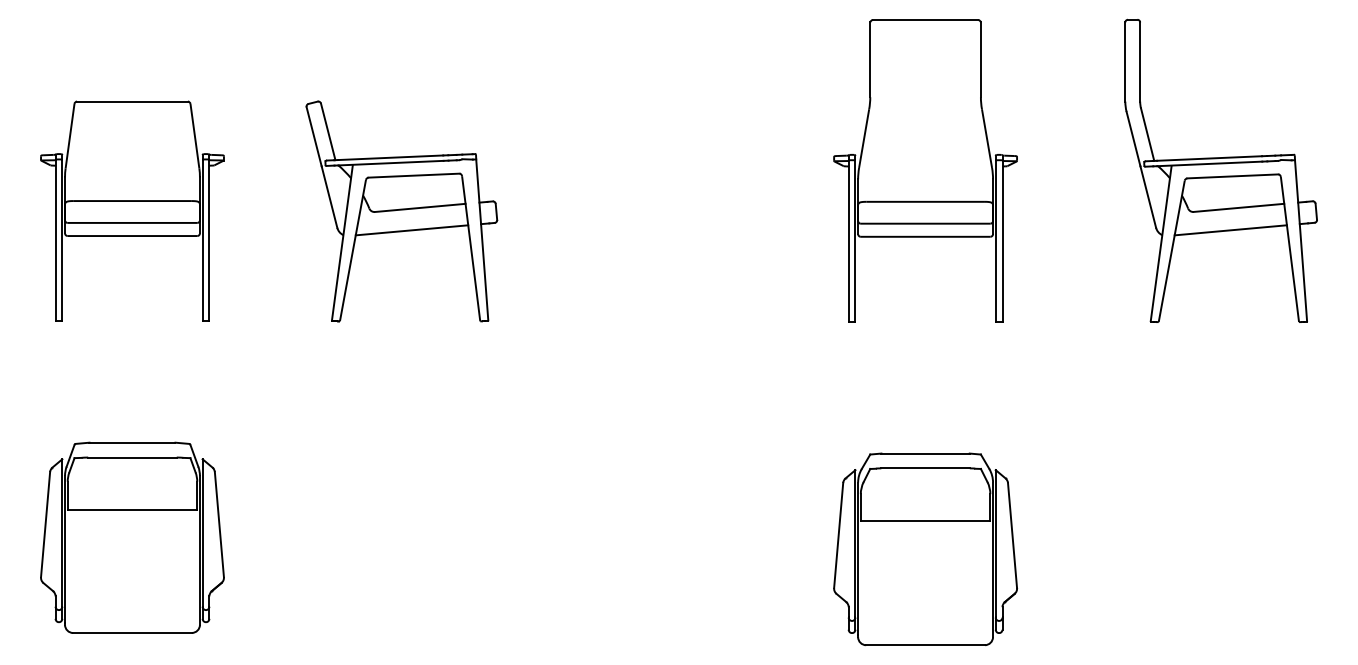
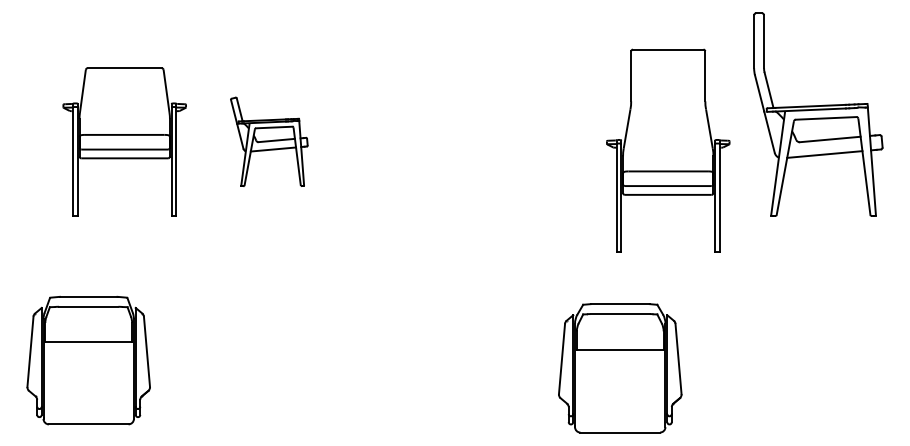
part: (925, 170) -> (668, 150), moved
part: (132, 210) -> (124, 141), moved
part: (402, 210) -> (269, 141), size x0.6

